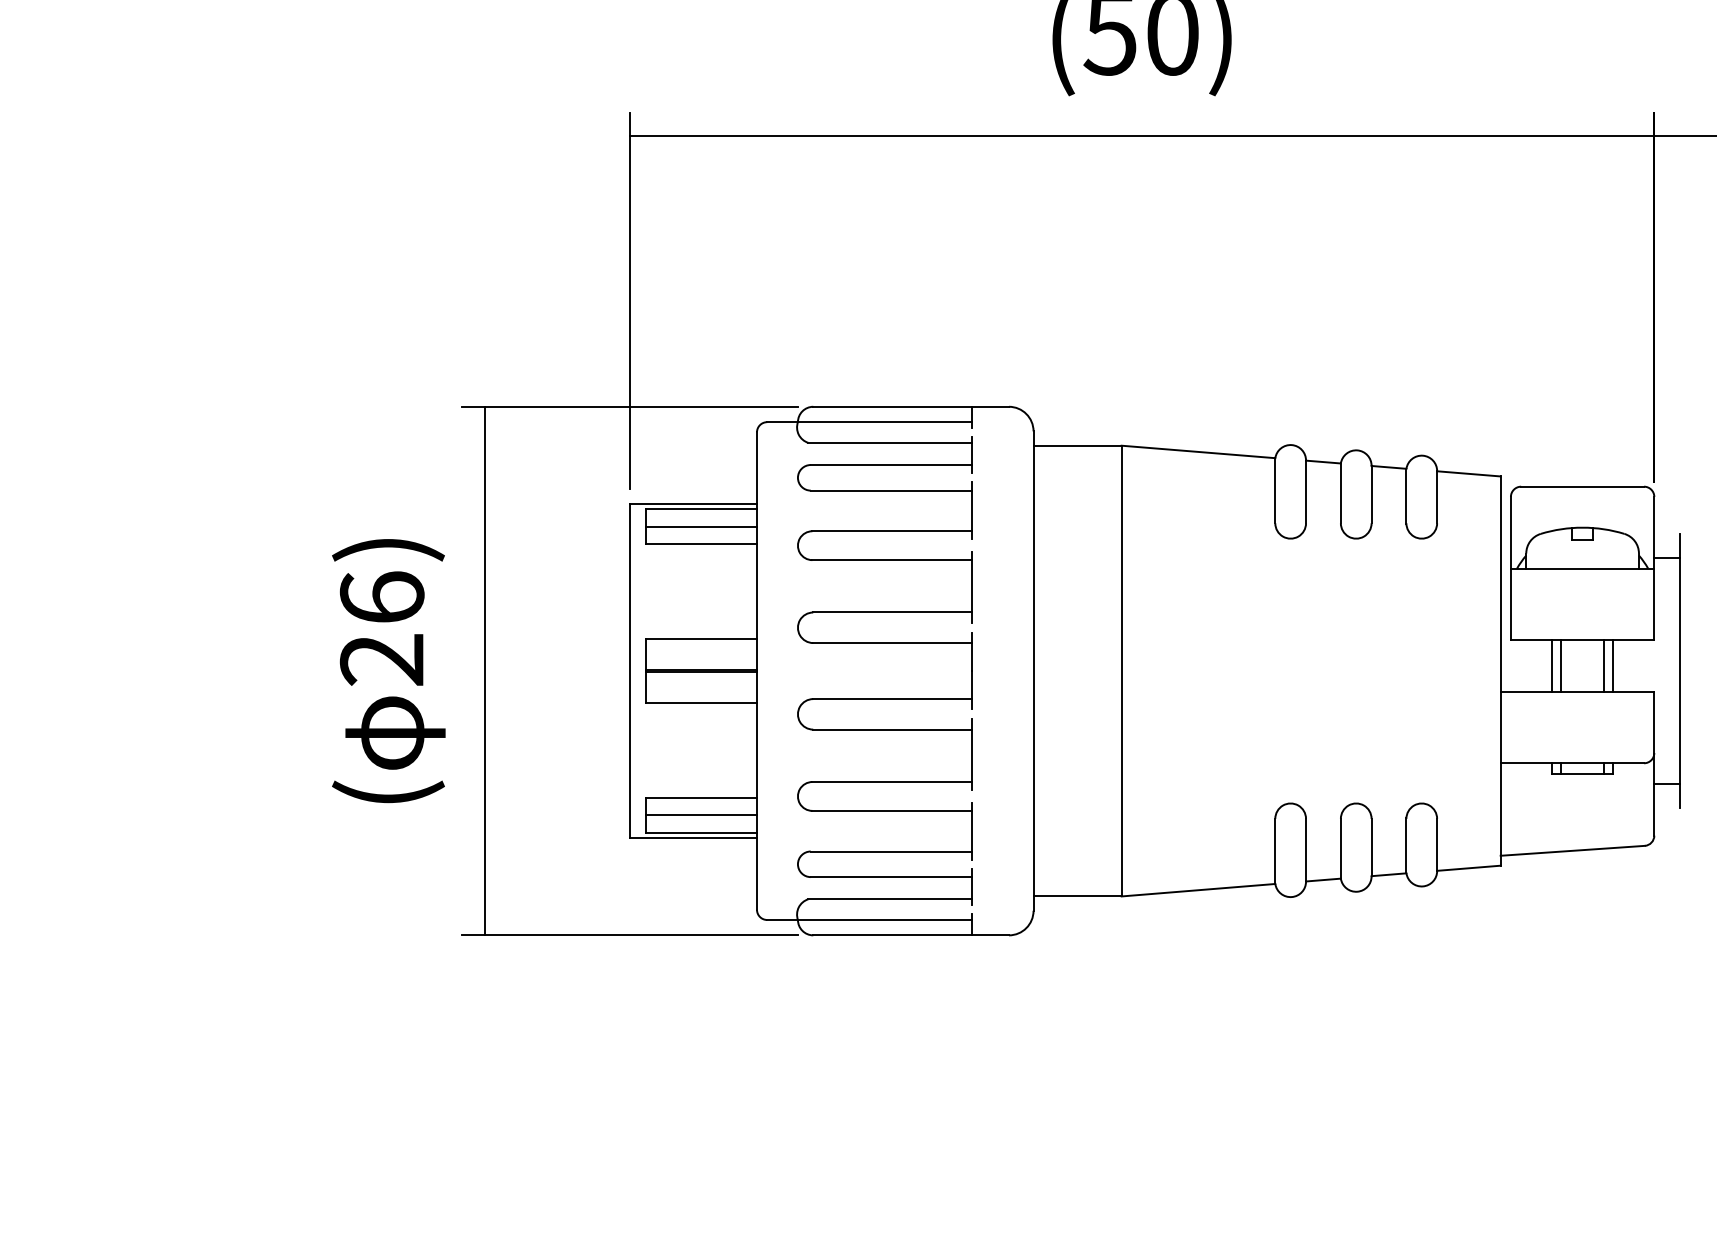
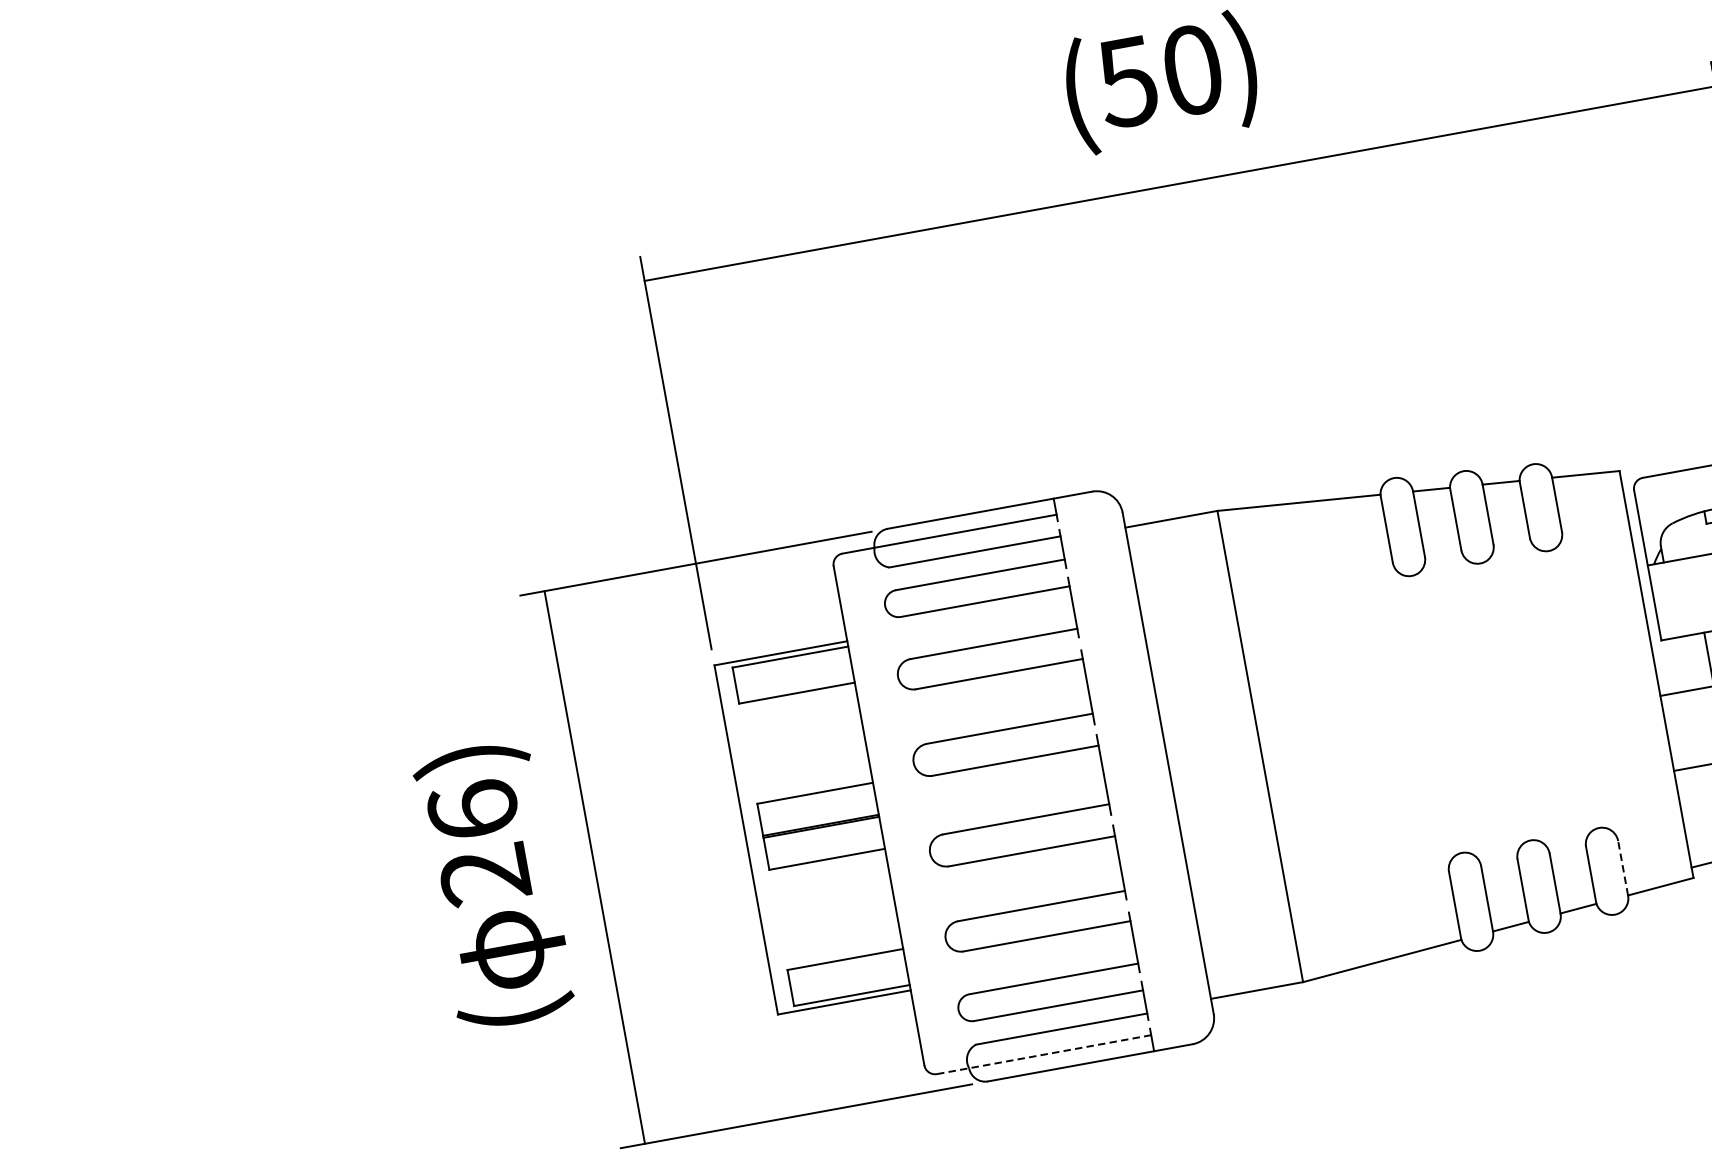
line: (701, 526) -> (793, 675), removed
line: (701, 815) -> (848, 977), removed
line: (1437, 844) -> (1623, 867), solid -> dashed
line: (870, 920) -> (1045, 1055), solid -> dashed

